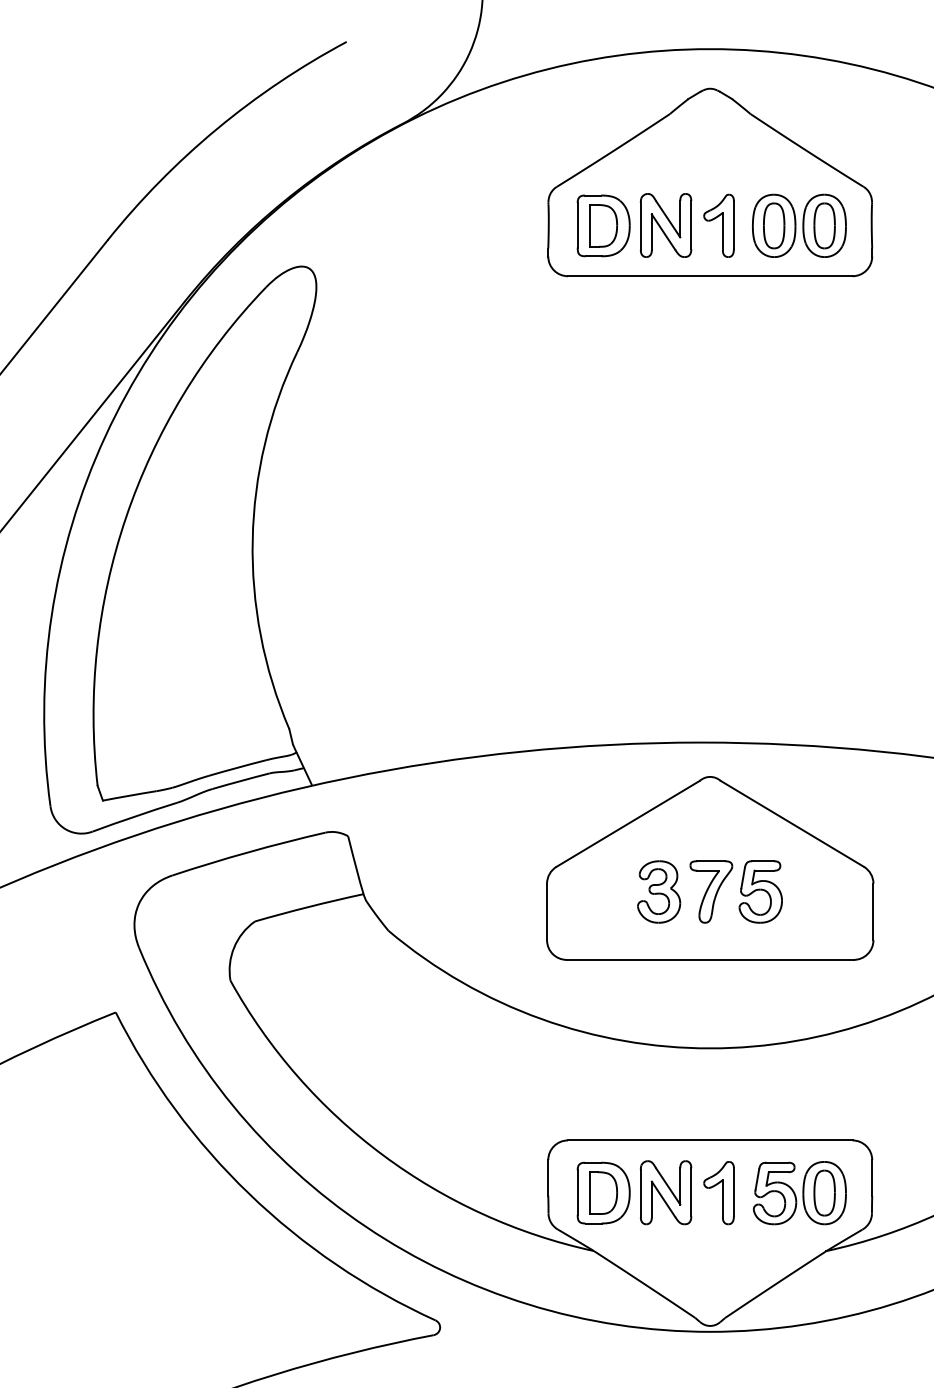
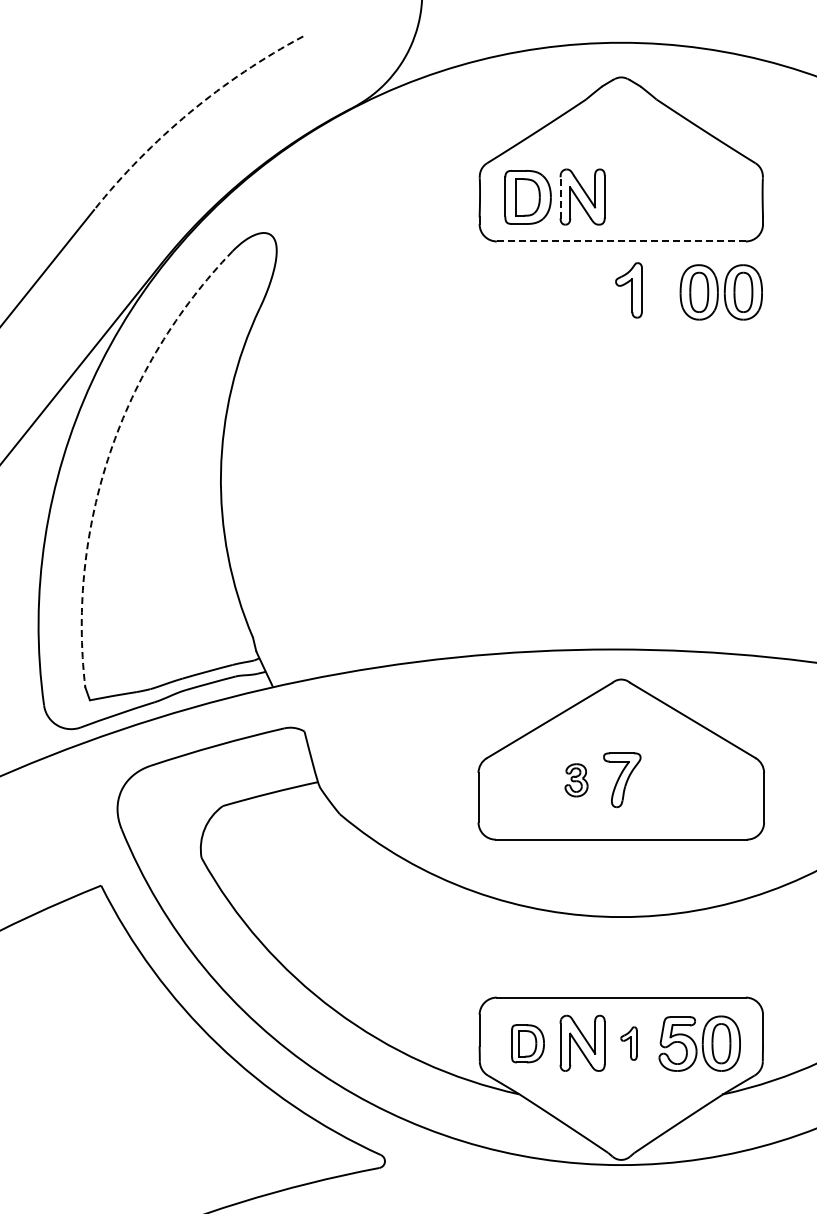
arc: (216, 128) -> (189, 112), solid -> dashed
line: (640, 225) -> (560, 197), solid -> dashed
part: (718, 225) -> (628, 290), moved
part: (798, 225) -> (720, 292), moved
line: (709, 276) -> (620, 241), solid -> dashed
arc: (126, 517) -> (110, 452), solid -> dashed
part: (659, 892) -> (576, 780), size x0.6
part: (760, 892) -> (665, 780), removed
part: (603, 1192) -> (527, 1043), size x0.7
part: (718, 1192) -> (628, 1043), size x0.6

